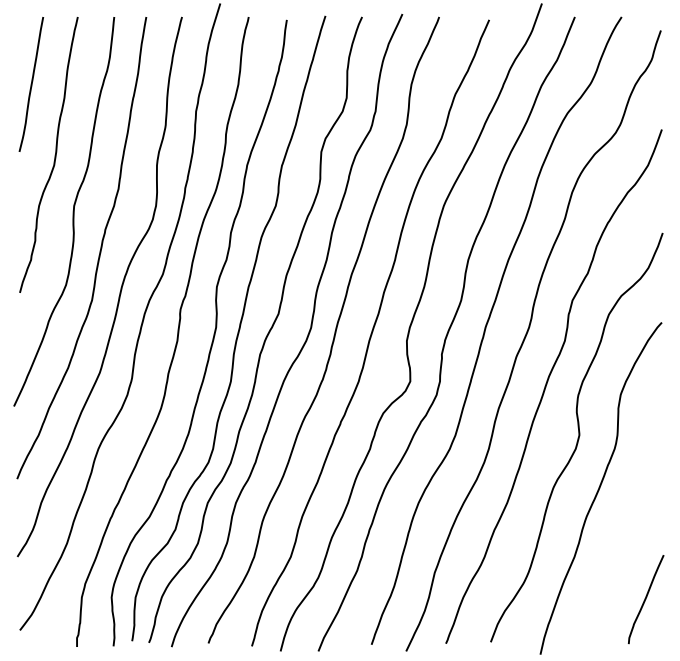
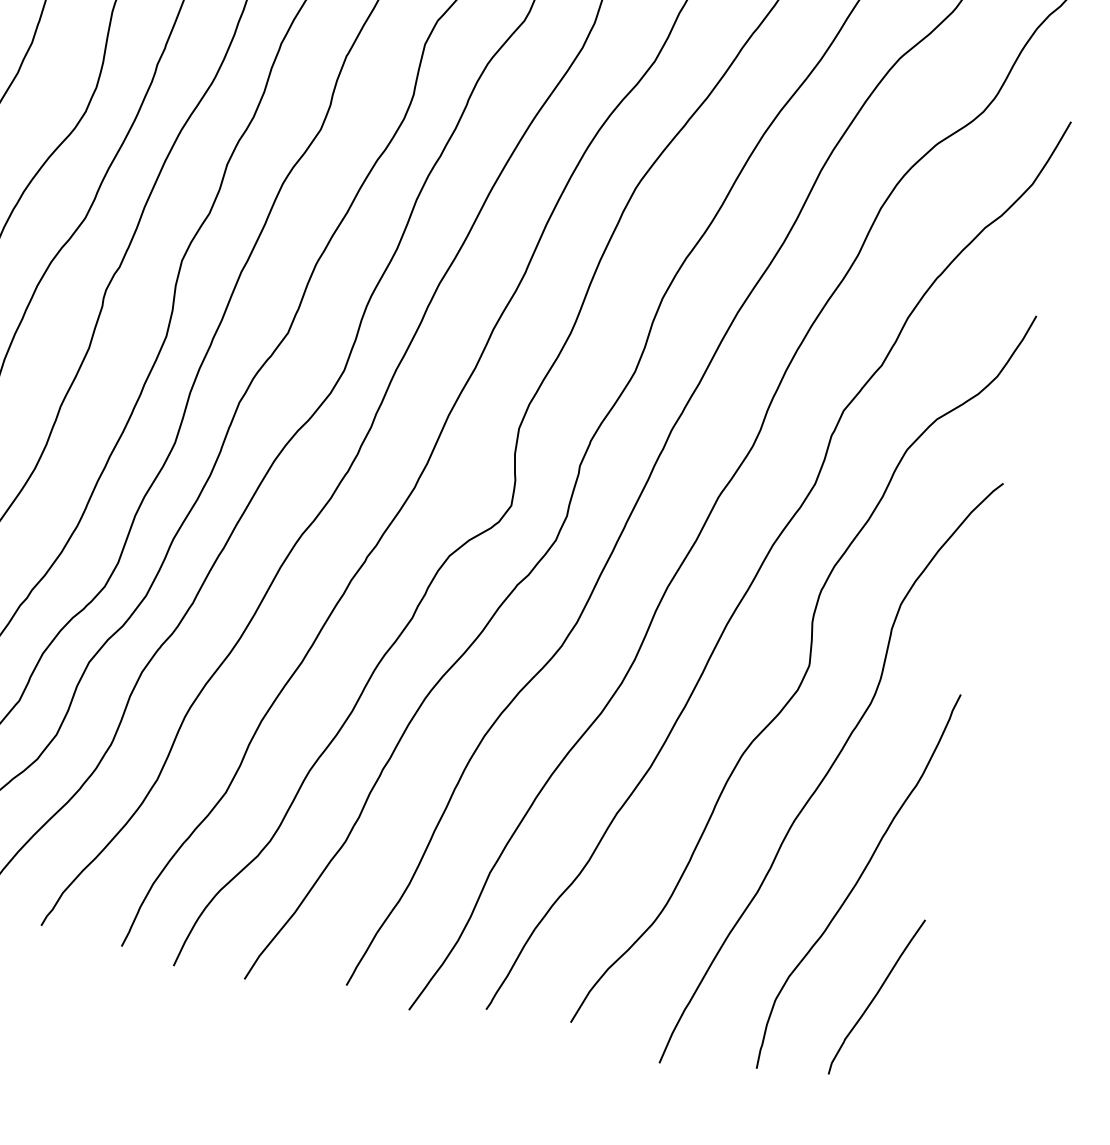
curve: (625, 541) -> (858, 881), added

